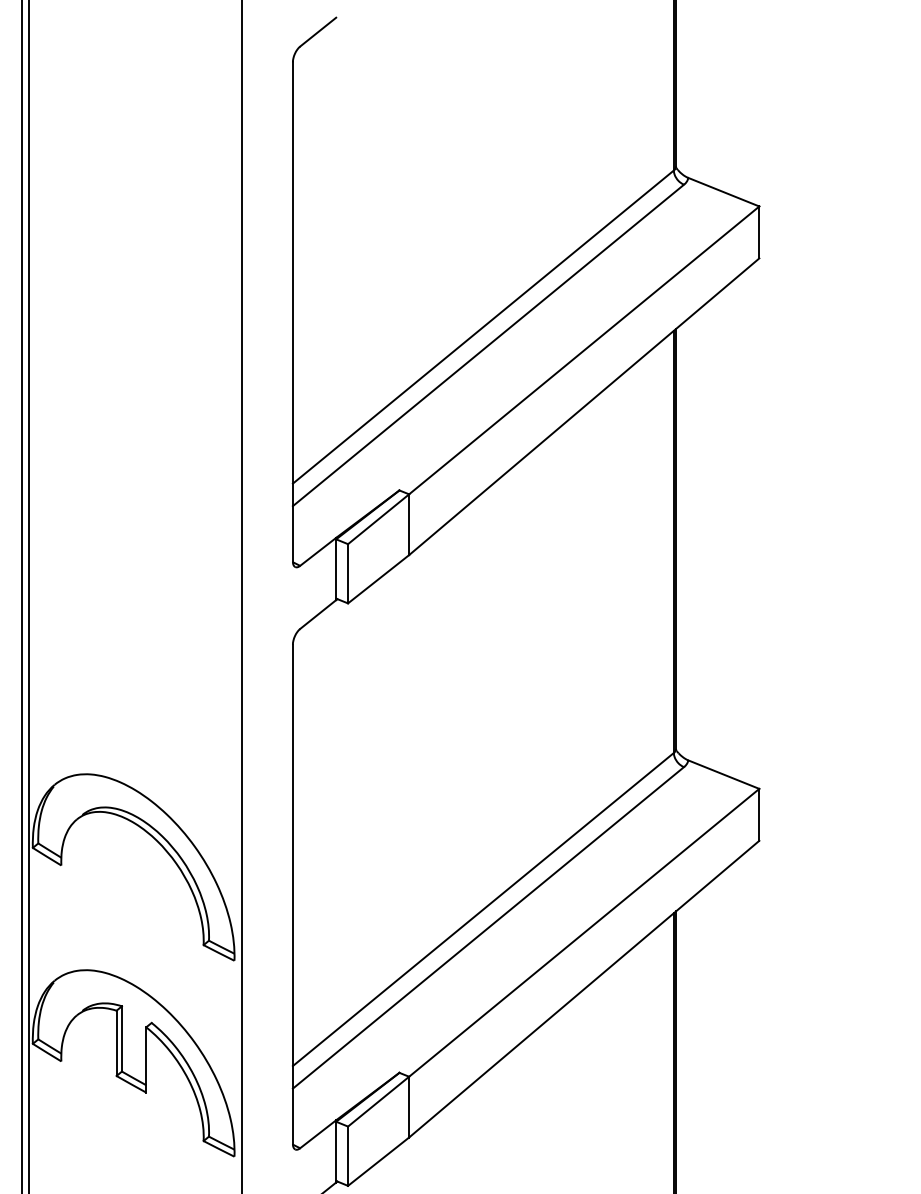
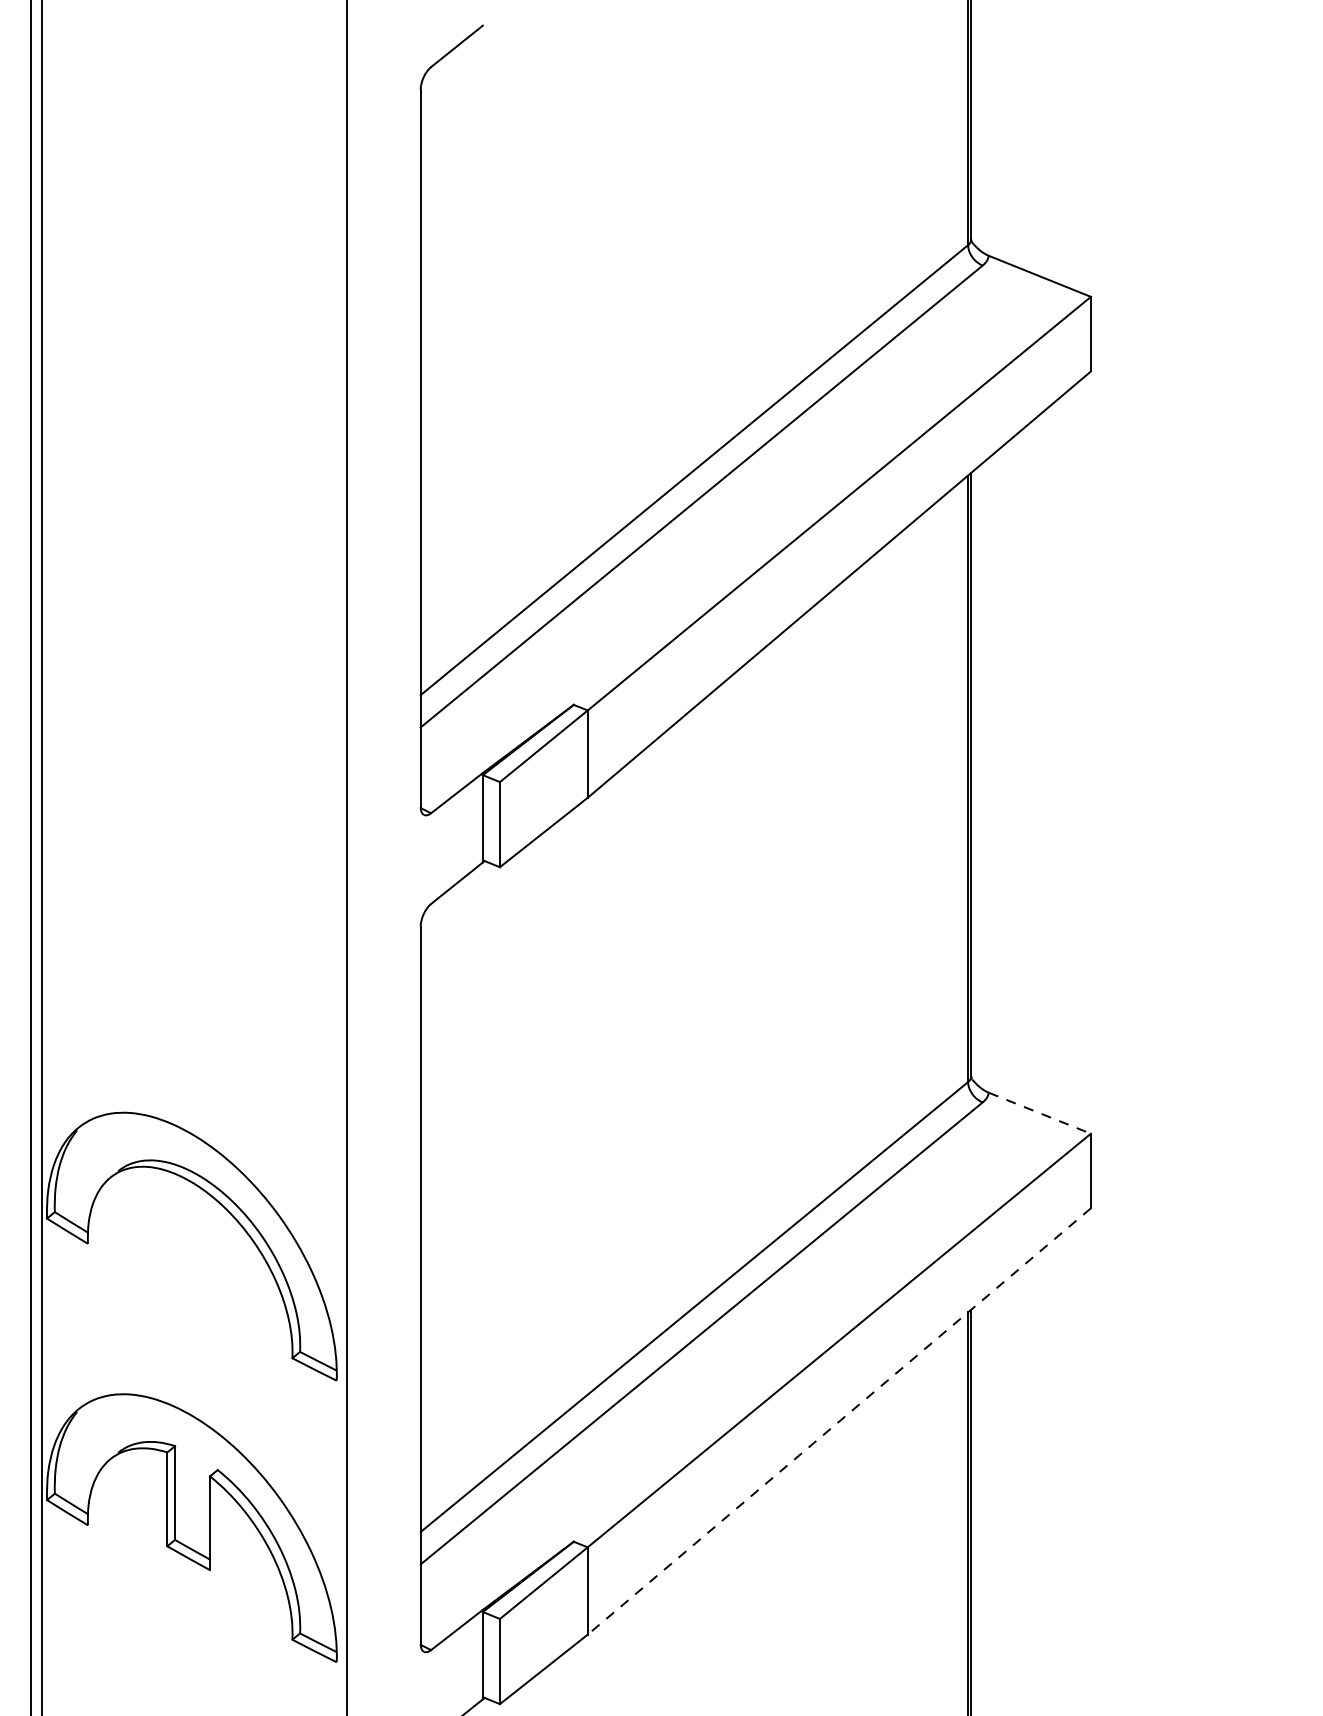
line: (724, 774) -> (1040, 1113), solid -> dashed
line: (583, 989) -> (838, 1421), solid -> dashed

